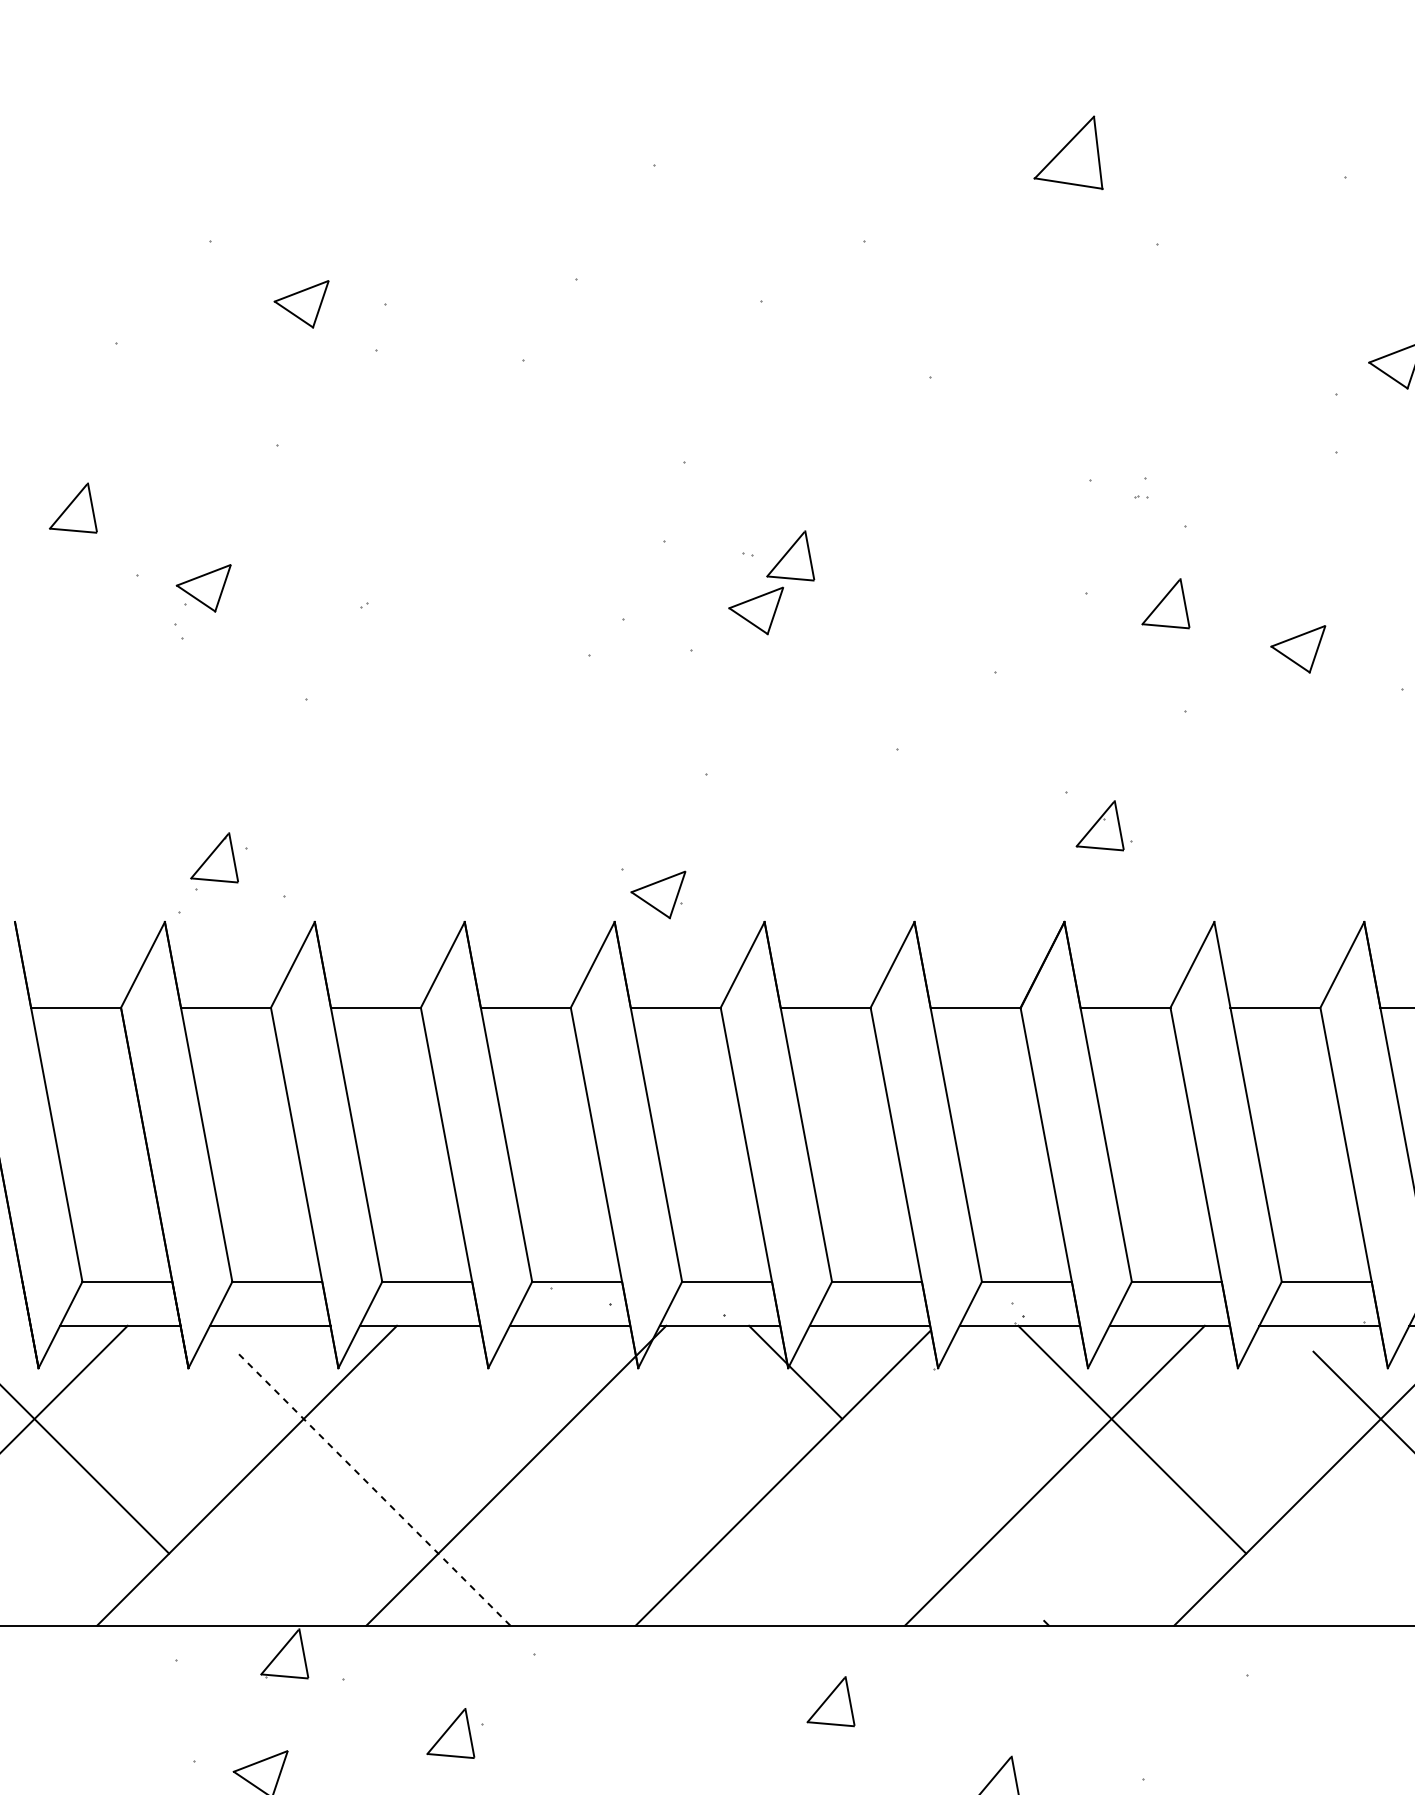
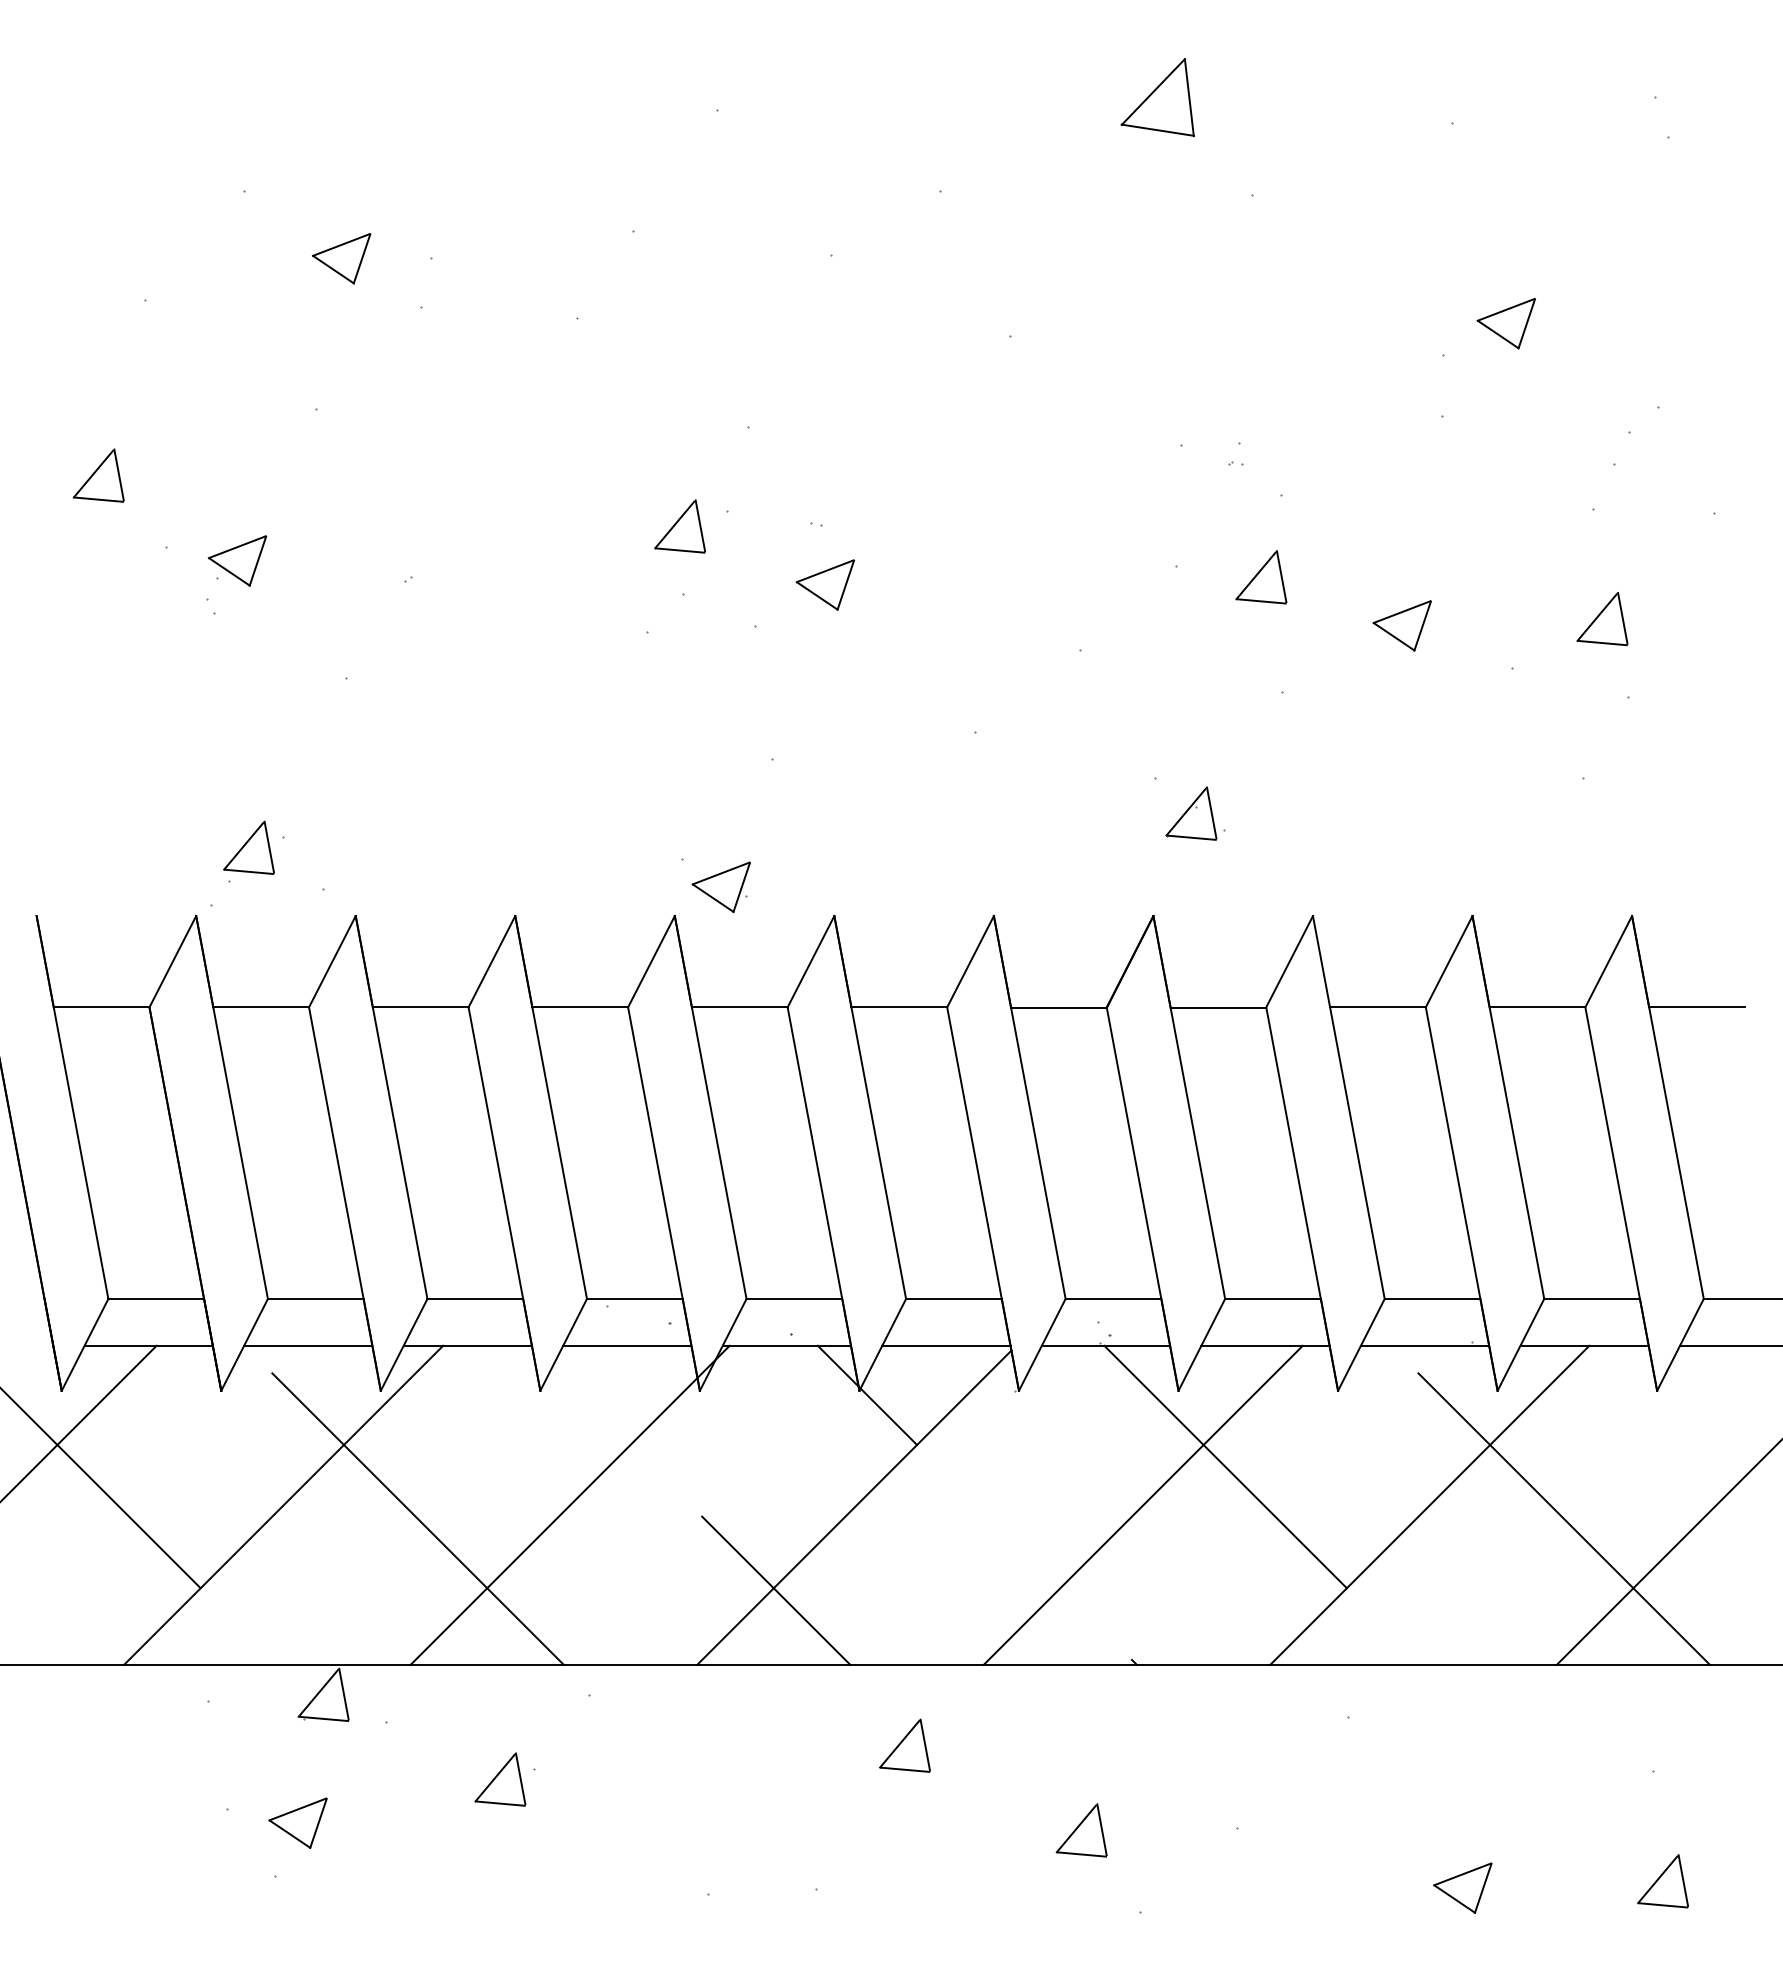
part: (790, 555) -> (679, 526), moved
line: (372, 1488) -> (417, 1518), dashed -> solid
line: (710, 1555) -> (776, 1590), added

